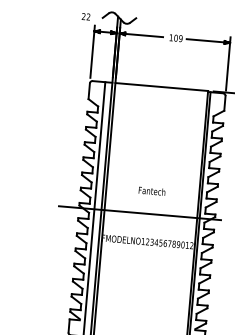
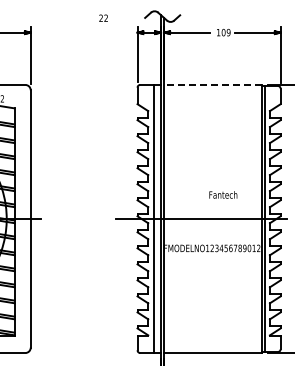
text: (86, 16) -> (103, 17), moved
line: (162, 86) -> (213, 84), solid -> dashed
text: (152, 190) -> (223, 194), moved

